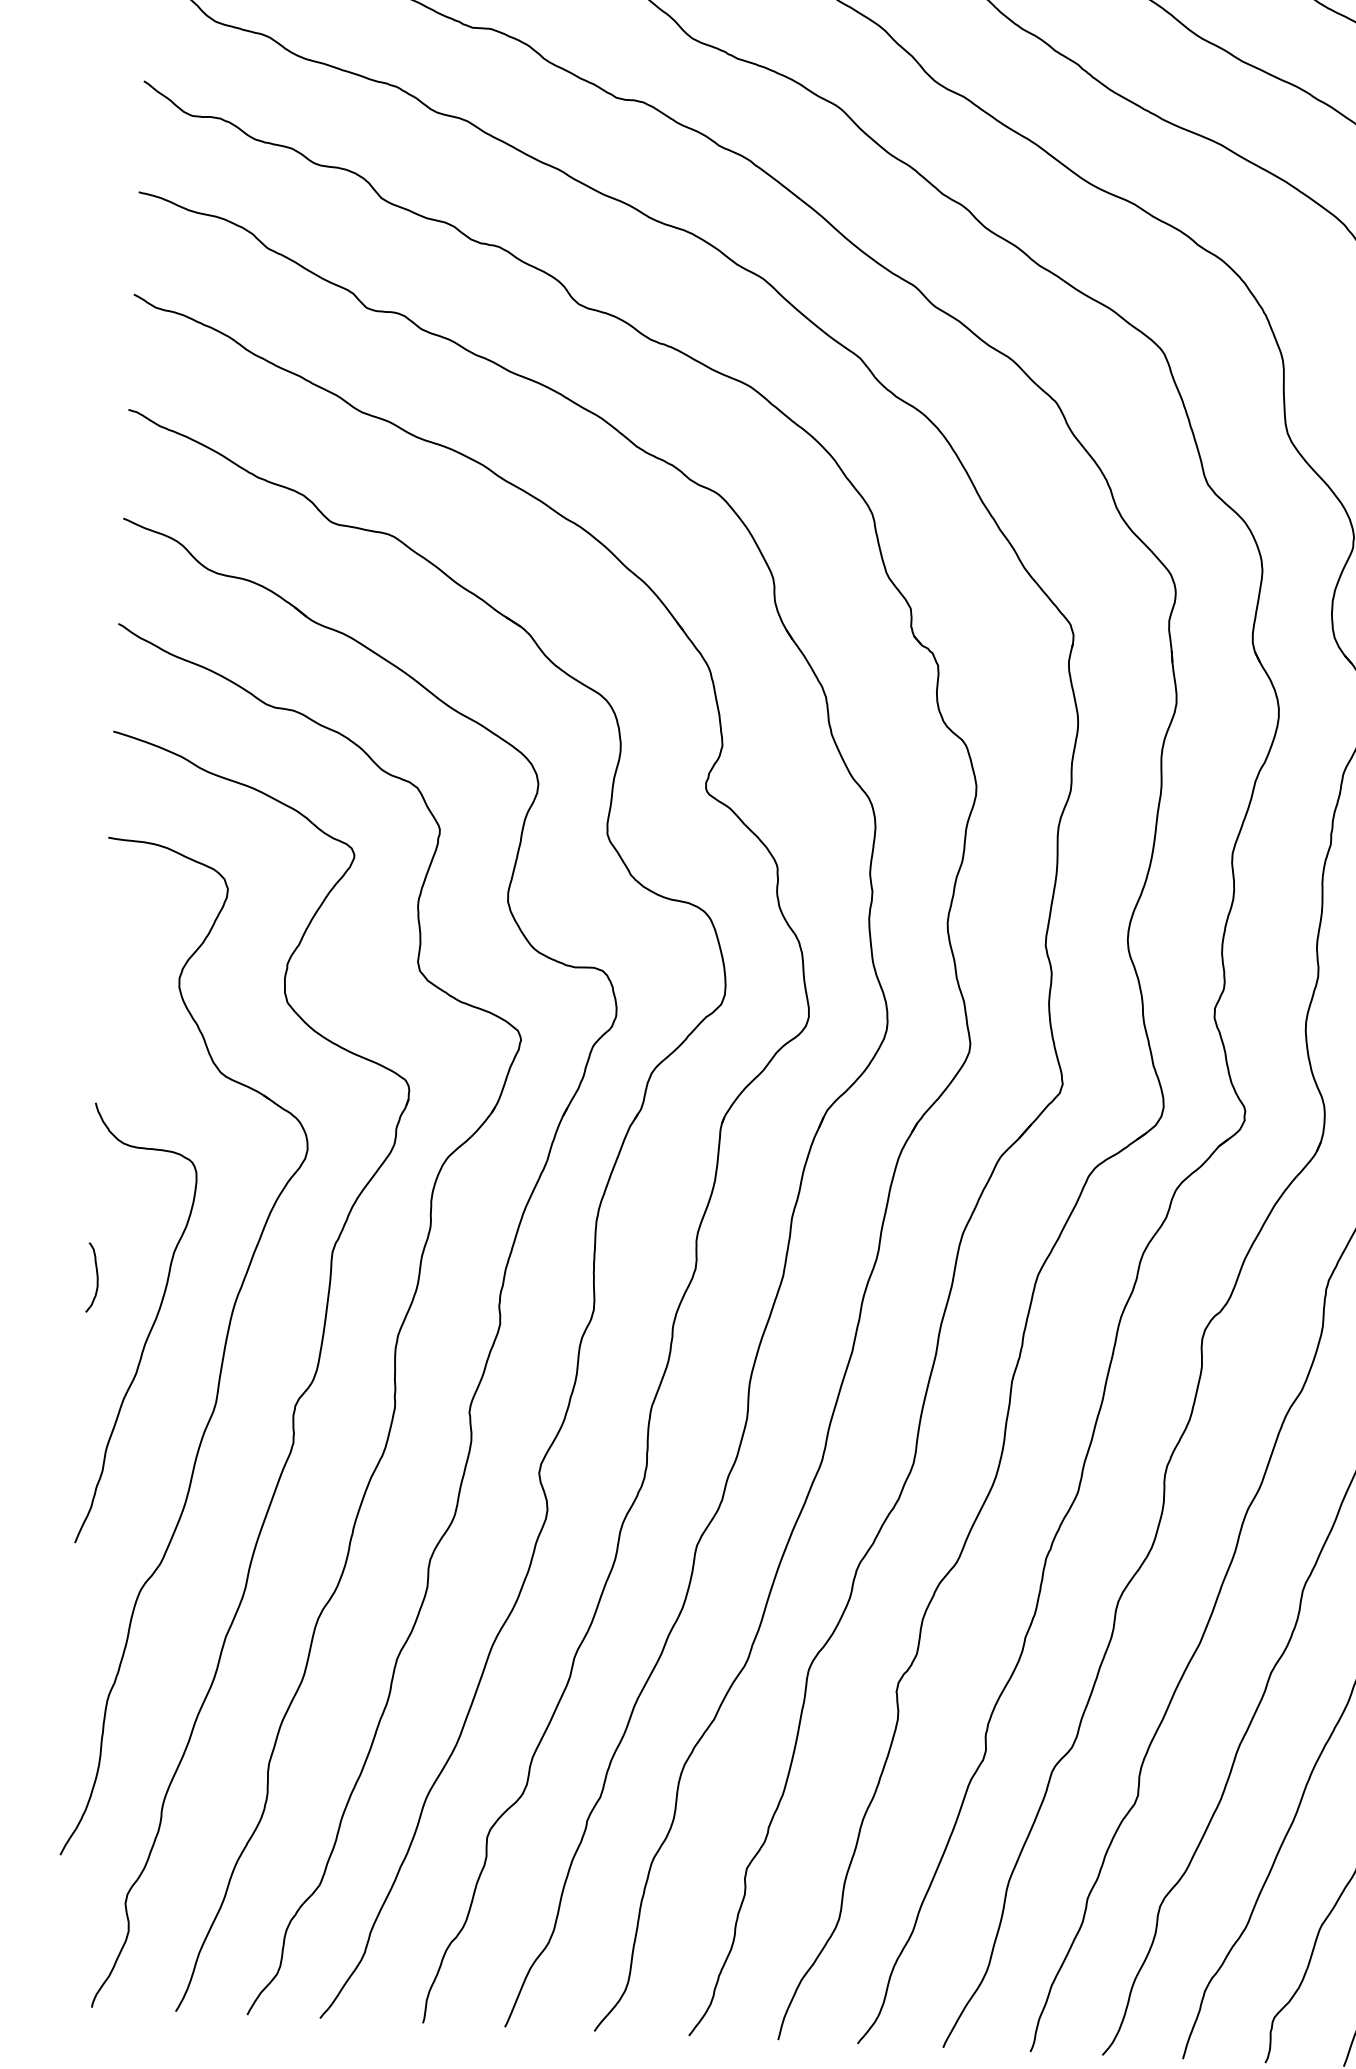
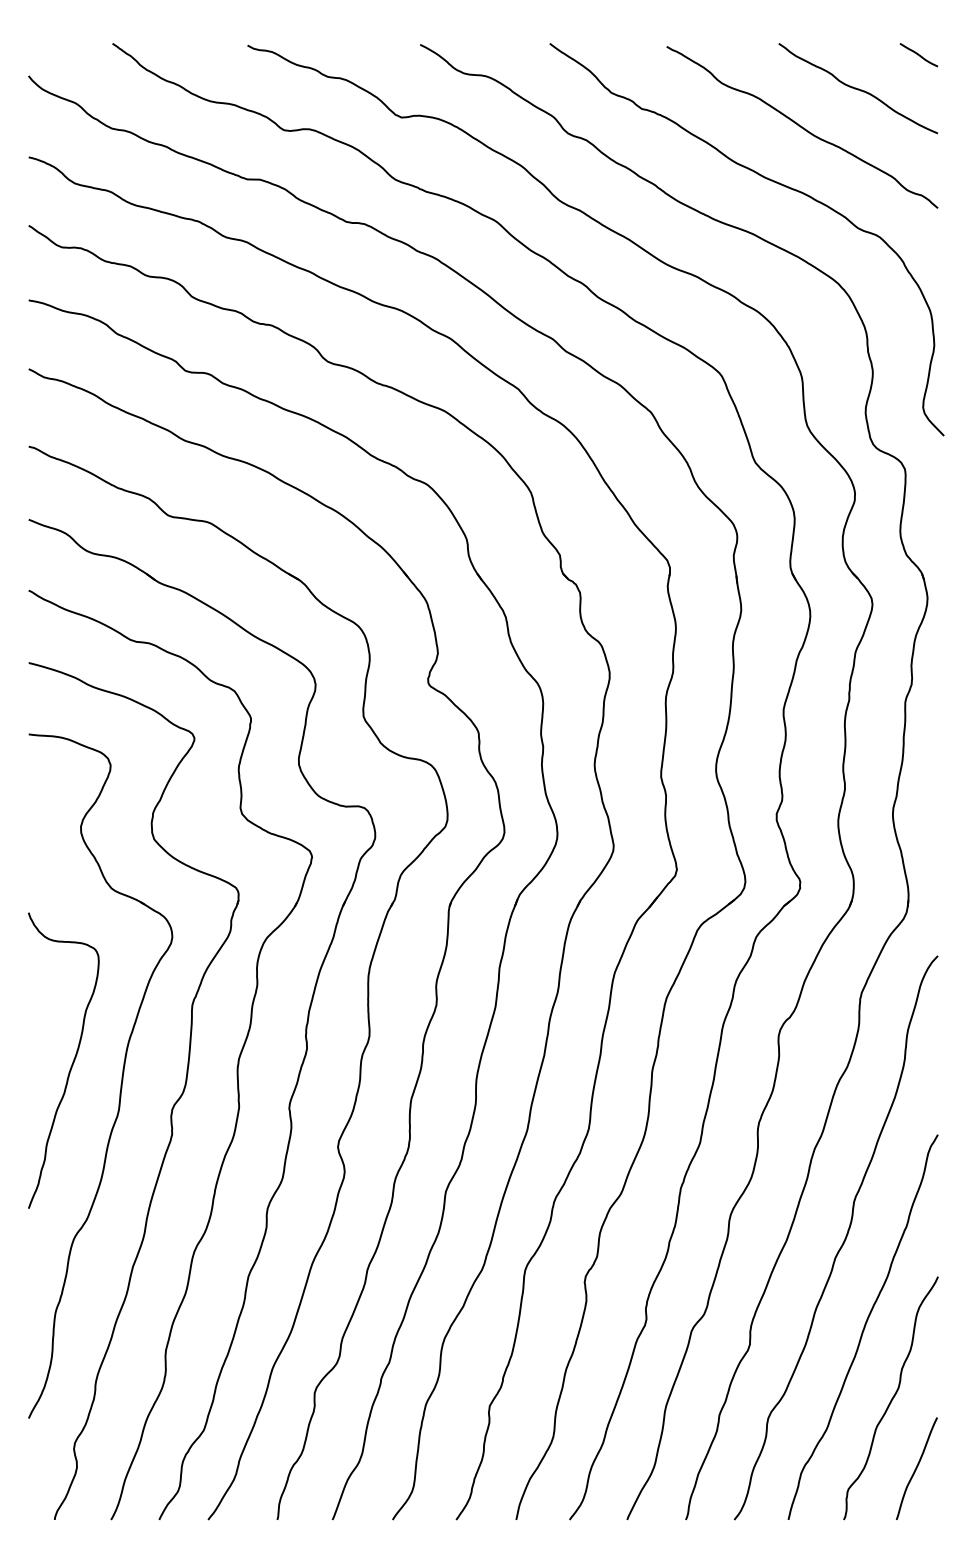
curve: (96, 1276) -> (34, 1029), removed

